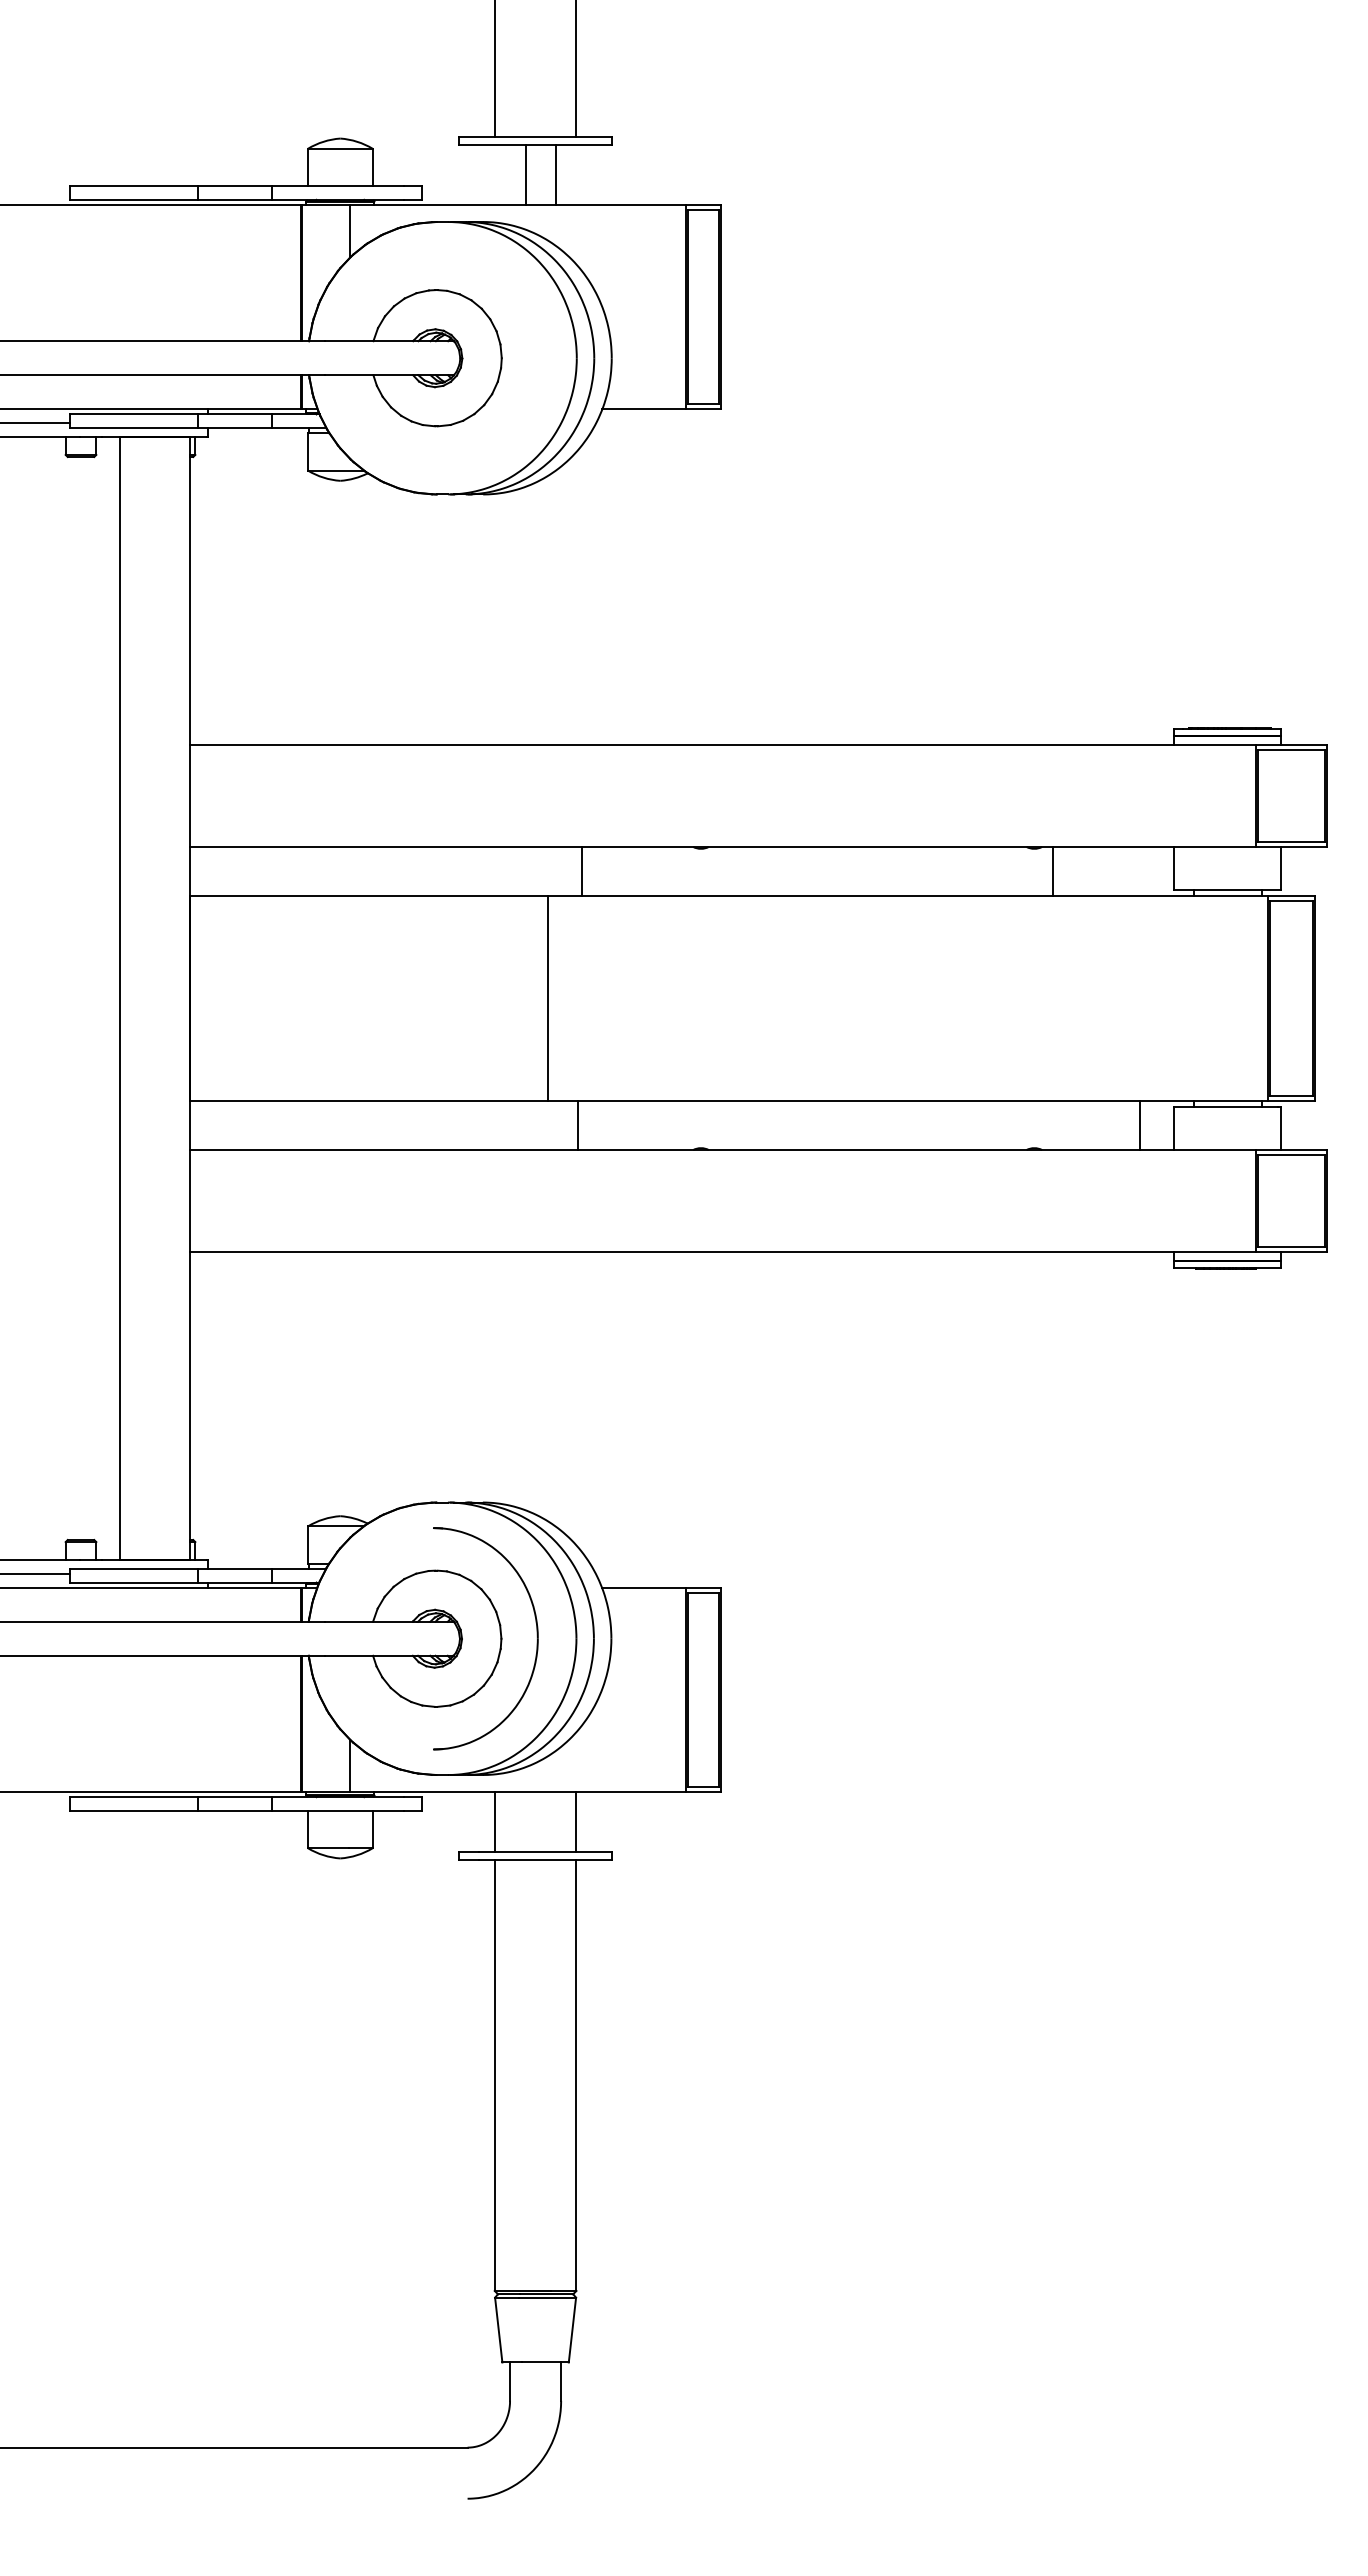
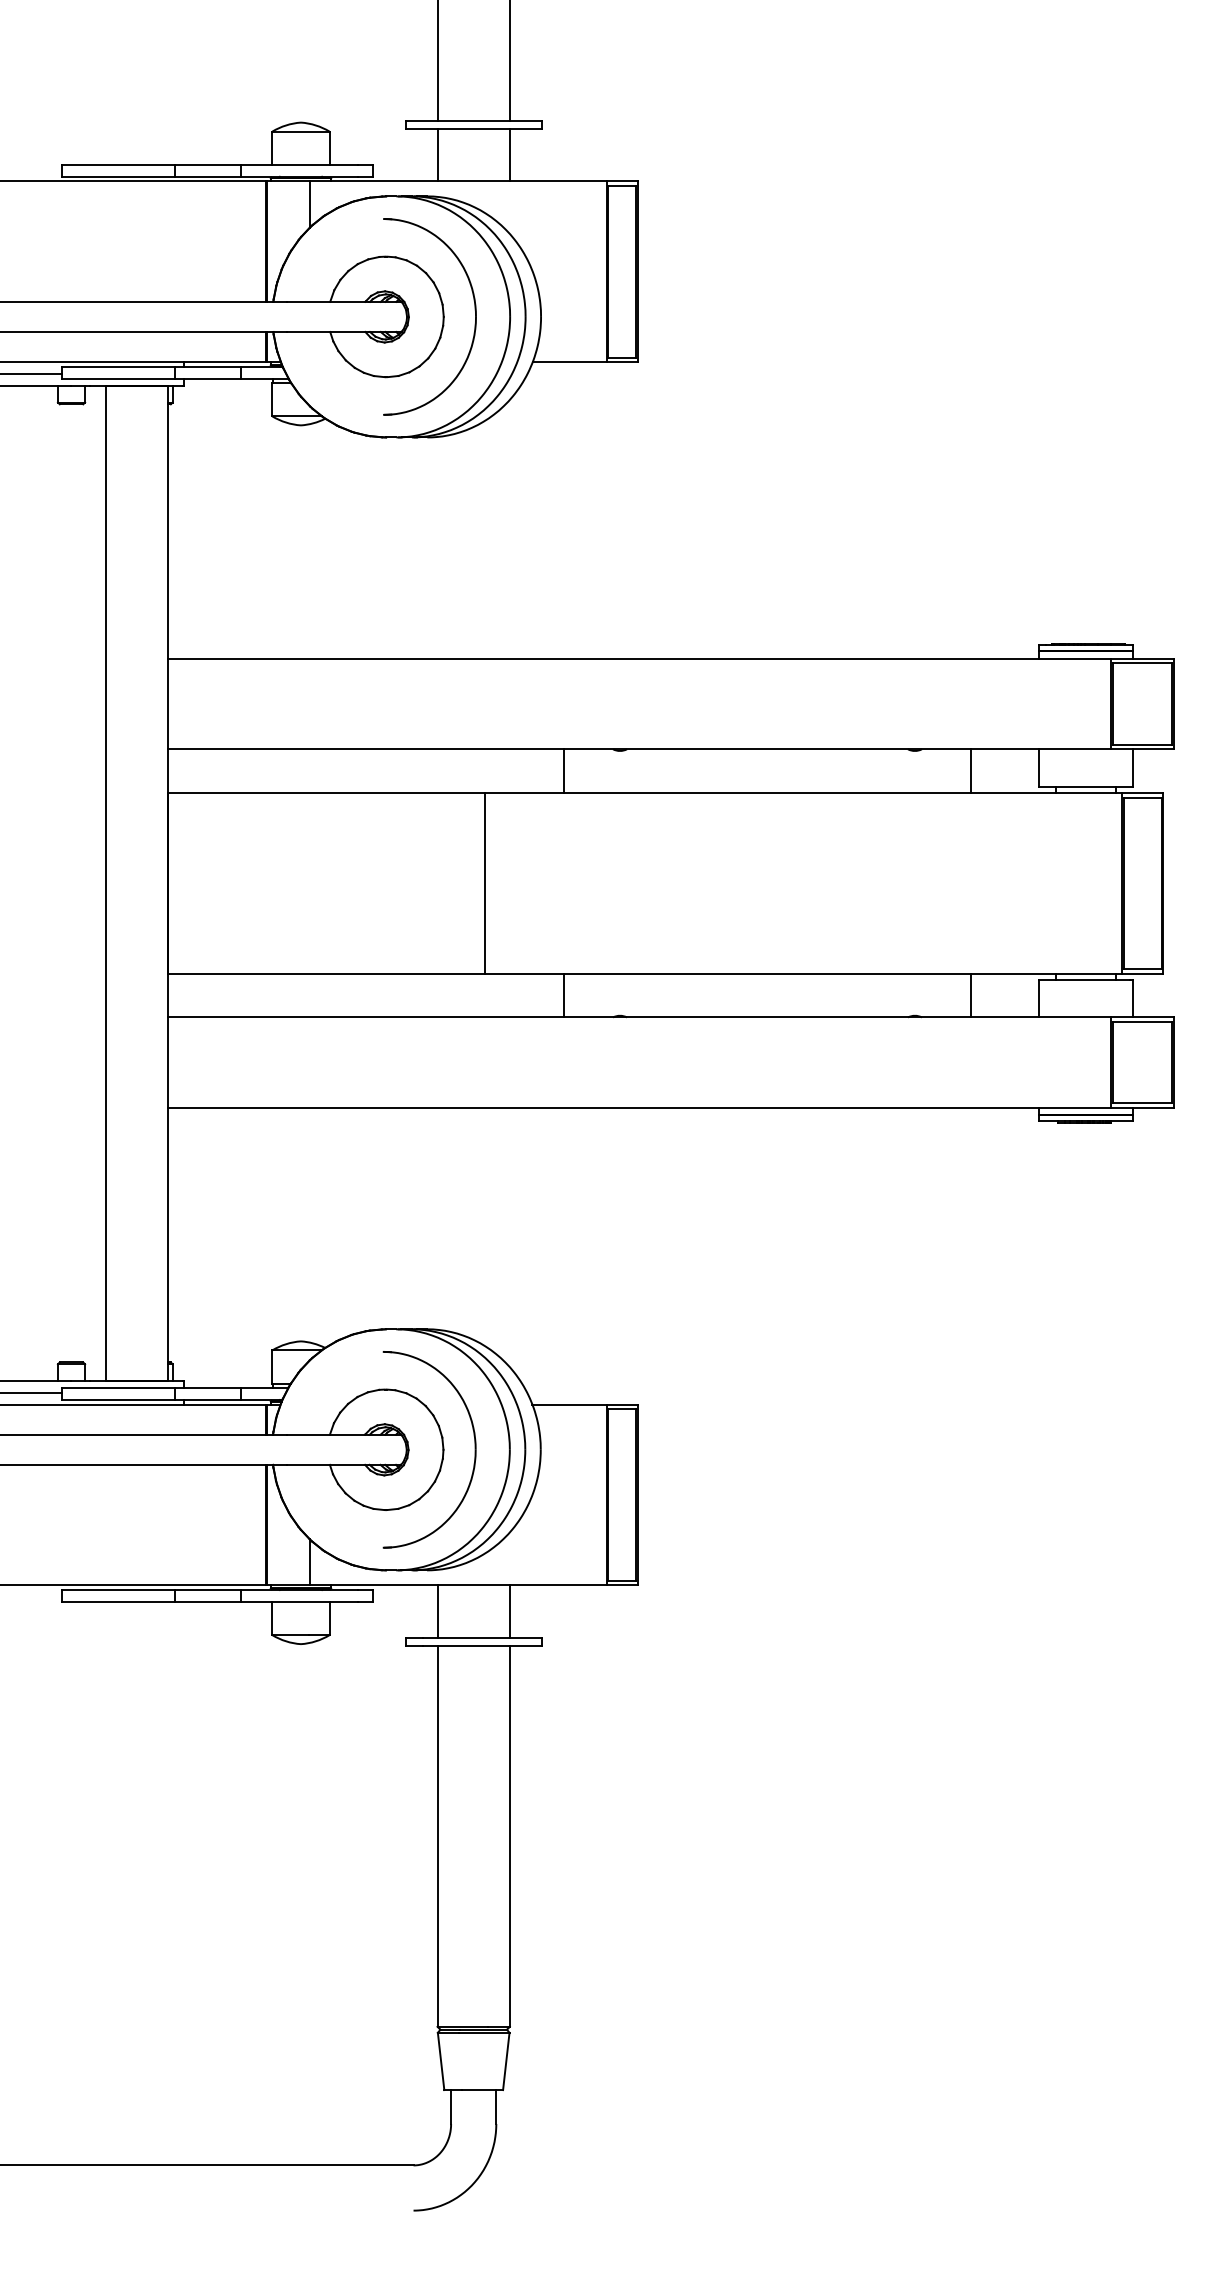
line: (526, 174) -> (509, 154), moved
line: (555, 174) -> (437, 154), moved
part: (536, 348) -> (474, 308), added
line: (581, 871) -> (563, 771), moved
line: (1052, 871) -> (970, 771), moved
line: (577, 1125) -> (563, 995), moved
line: (1139, 1125) -> (970, 995), moved

